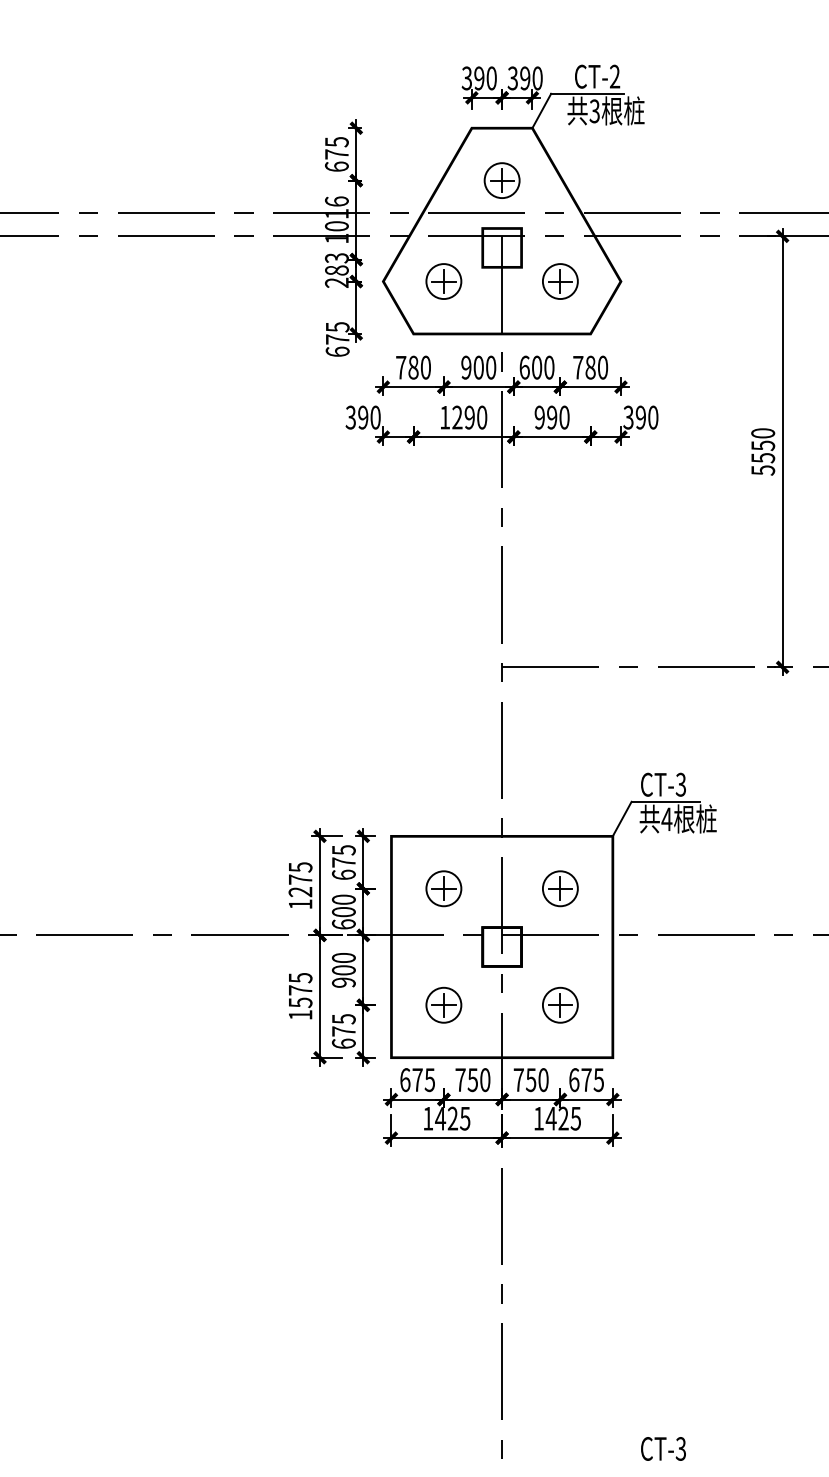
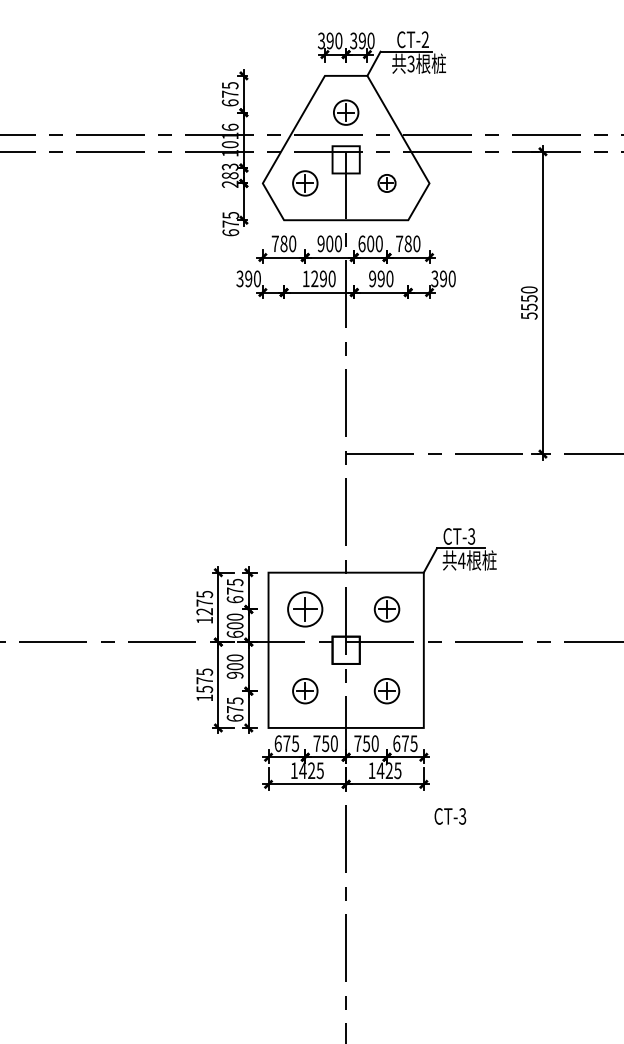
part: (559, 281) -> (386, 183), size x0.7
part: (444, 888) -> (305, 609), size x1.4
text: (663, 1449) -> (450, 816), moved

